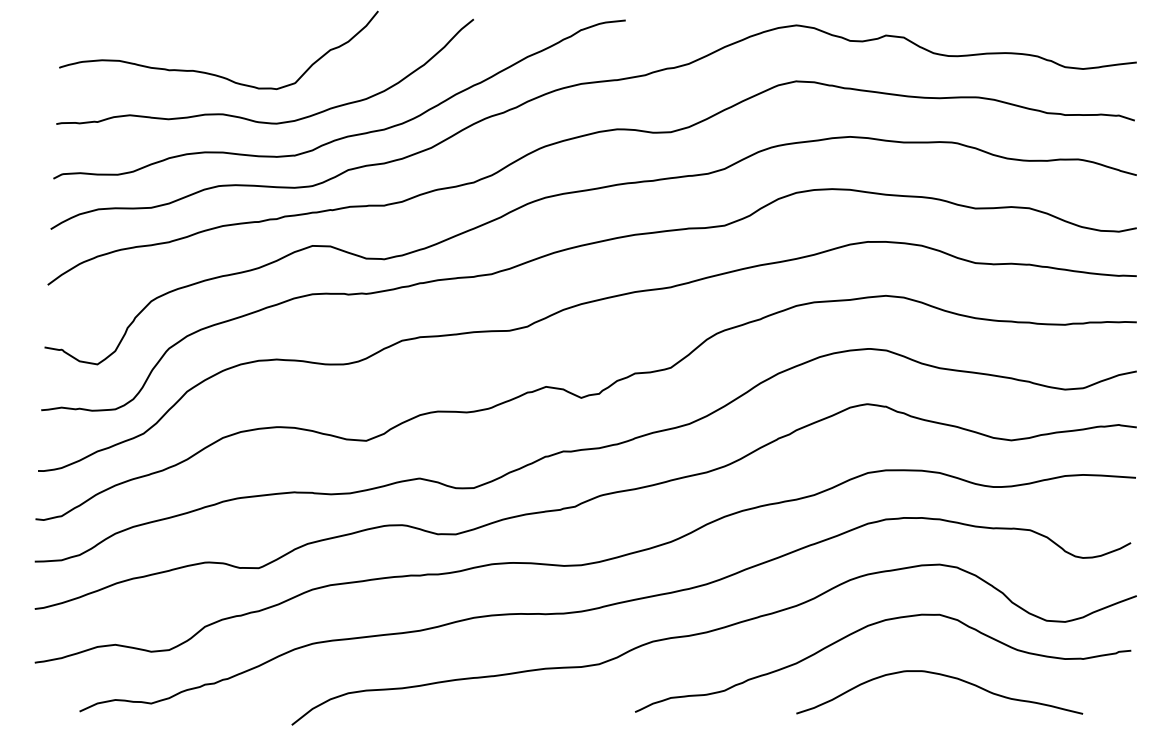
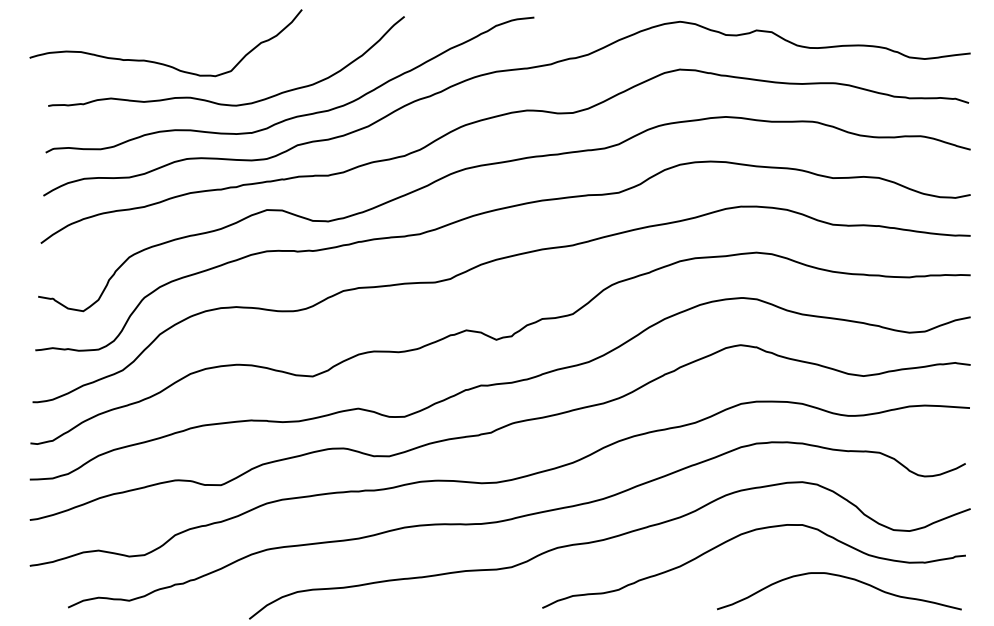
curve: (212, 73) -> (160, 62), moved
curve: (942, 676) -> (841, 577), moved

